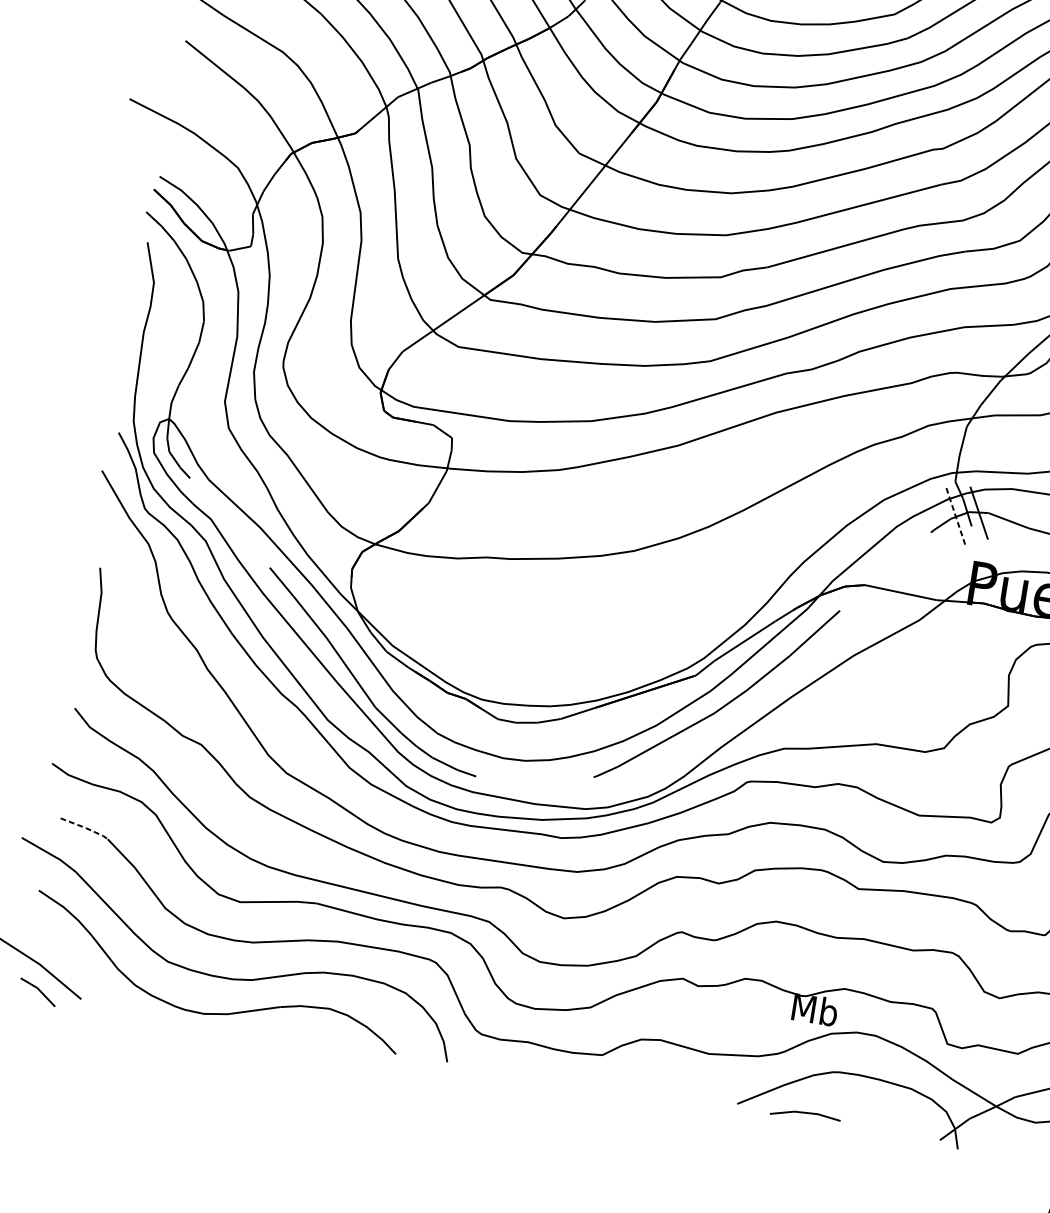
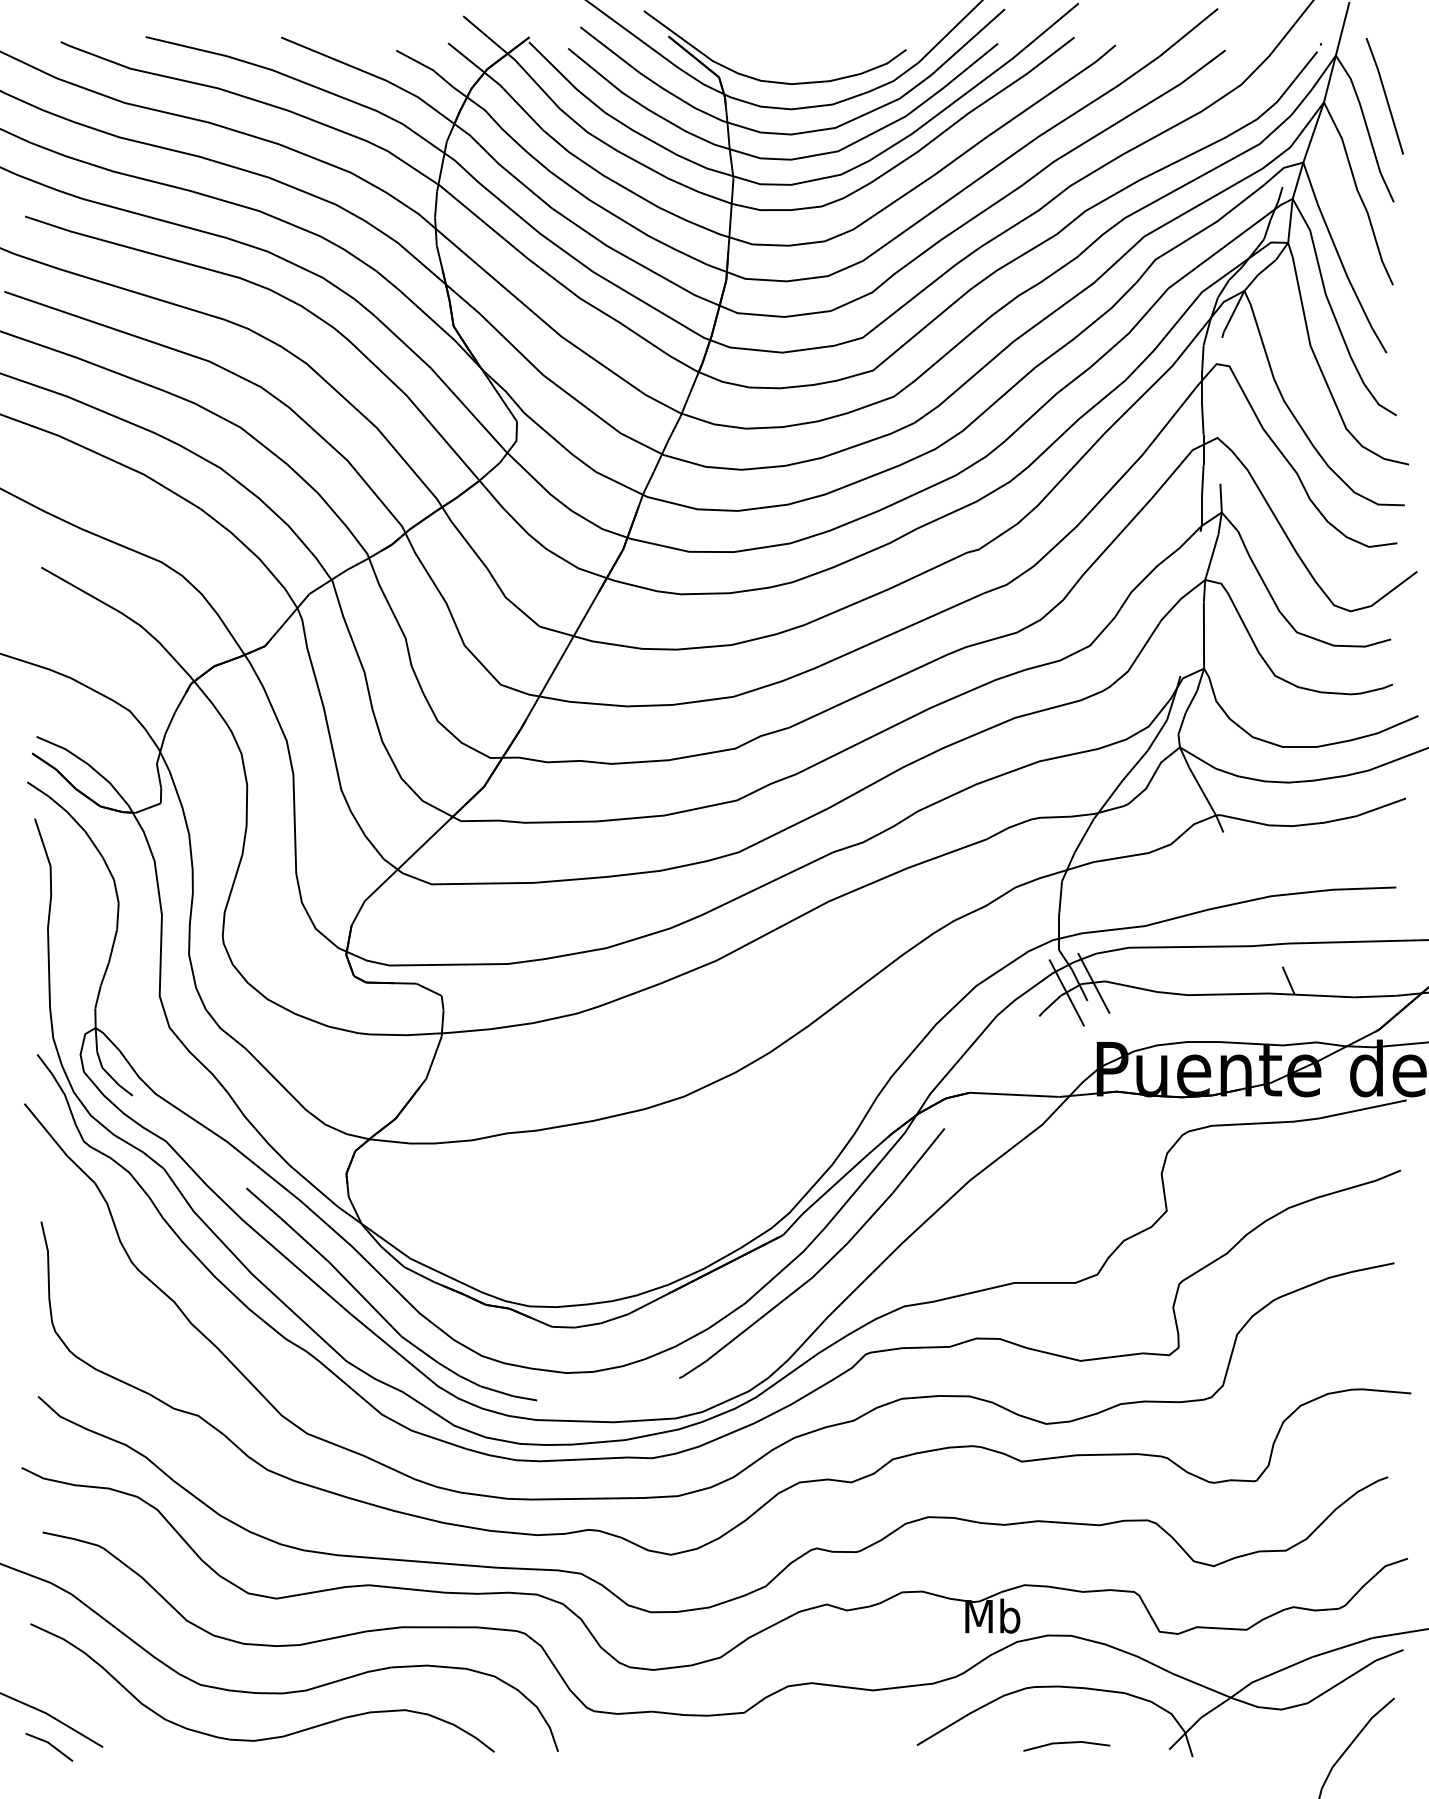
line: (955, 516) -> (1066, 992), dashed -> solid
line: (86, 828) -> (75, 1539), dashed -> solid
line: (805, 1113) -> (1066, 1743), moved

